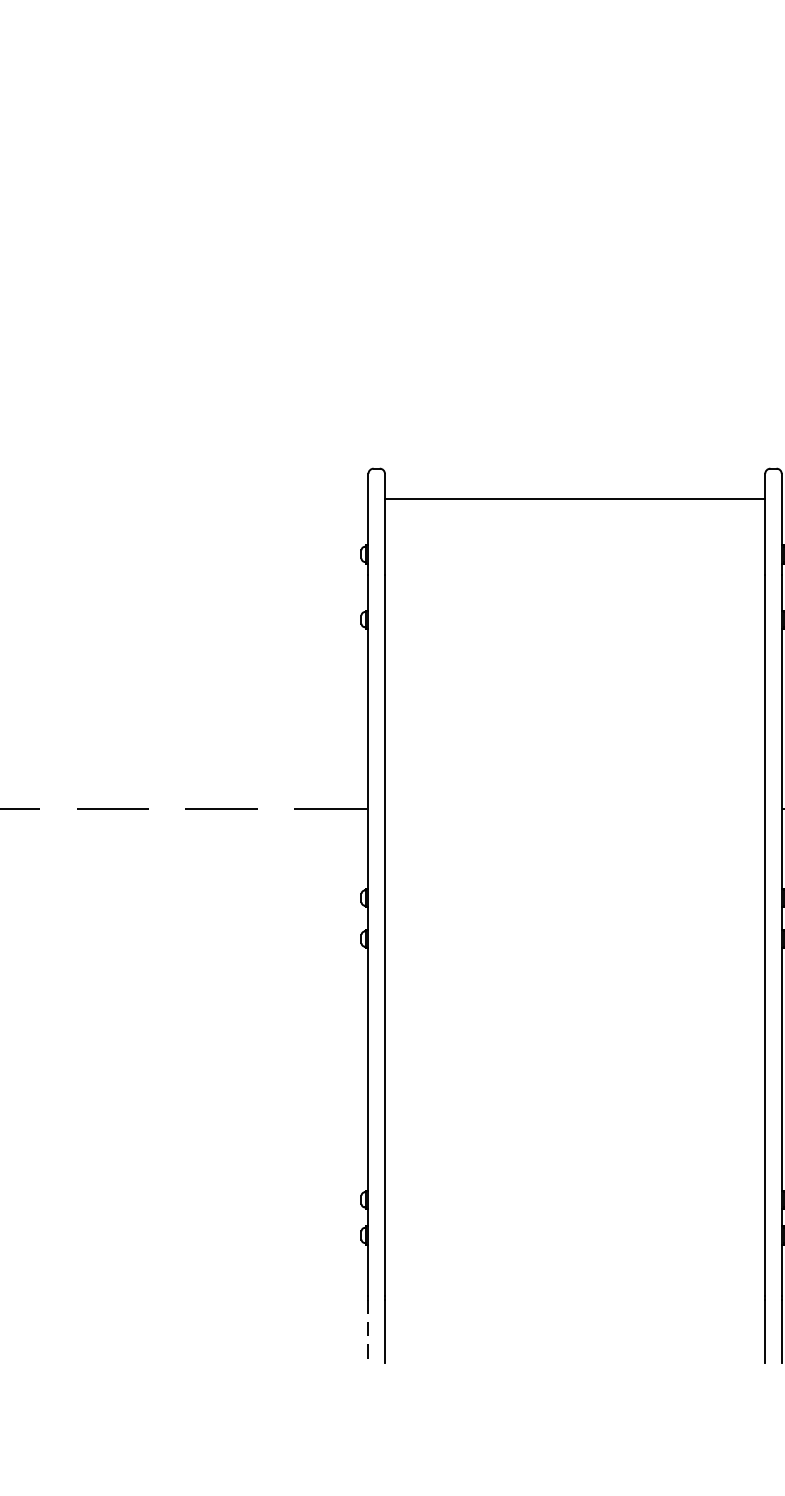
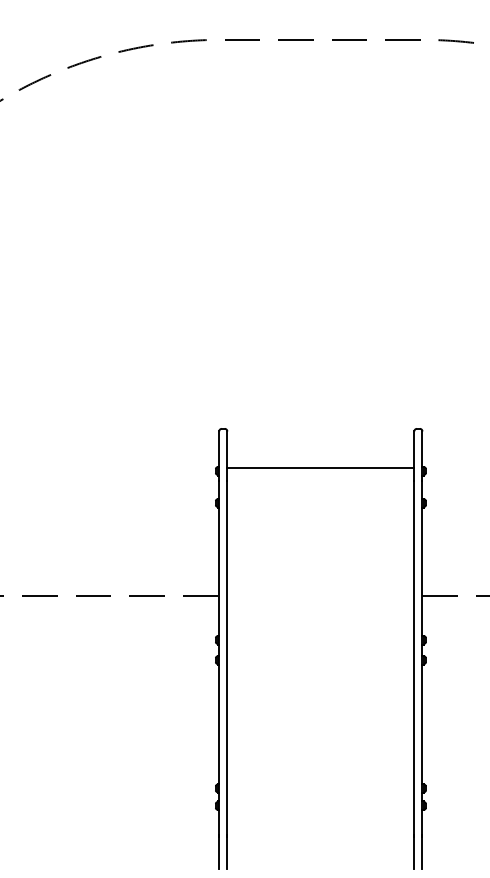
line: (574, 498) -> (320, 467), moved
line: (368, 1332) -> (219, 853), dashed -> solid

